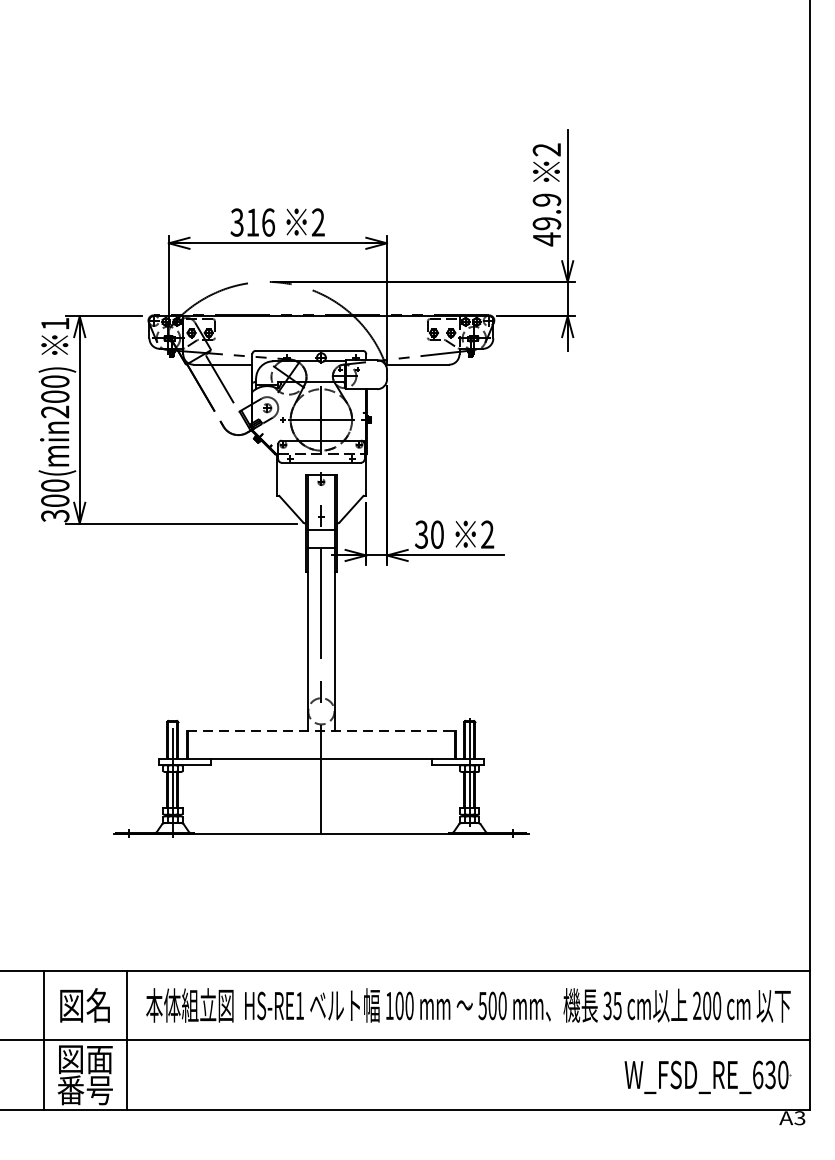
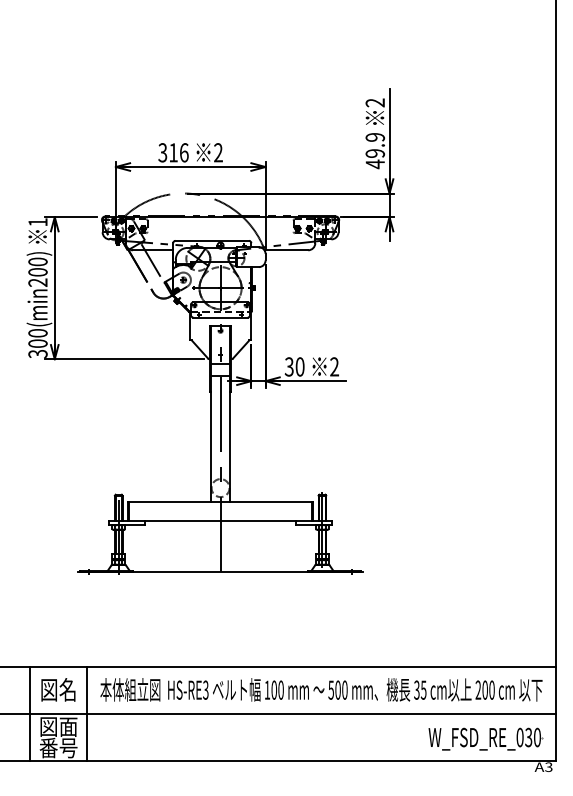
line: (322, 730) -> (221, 501), dashed -> solid
text: (299, 1004) -> (205, 689), HS-RE1 -> HS-RE3
text: (757, 1074) -> (519, 737), W_FSD_RE_630 -> W_FSD_RE_030

